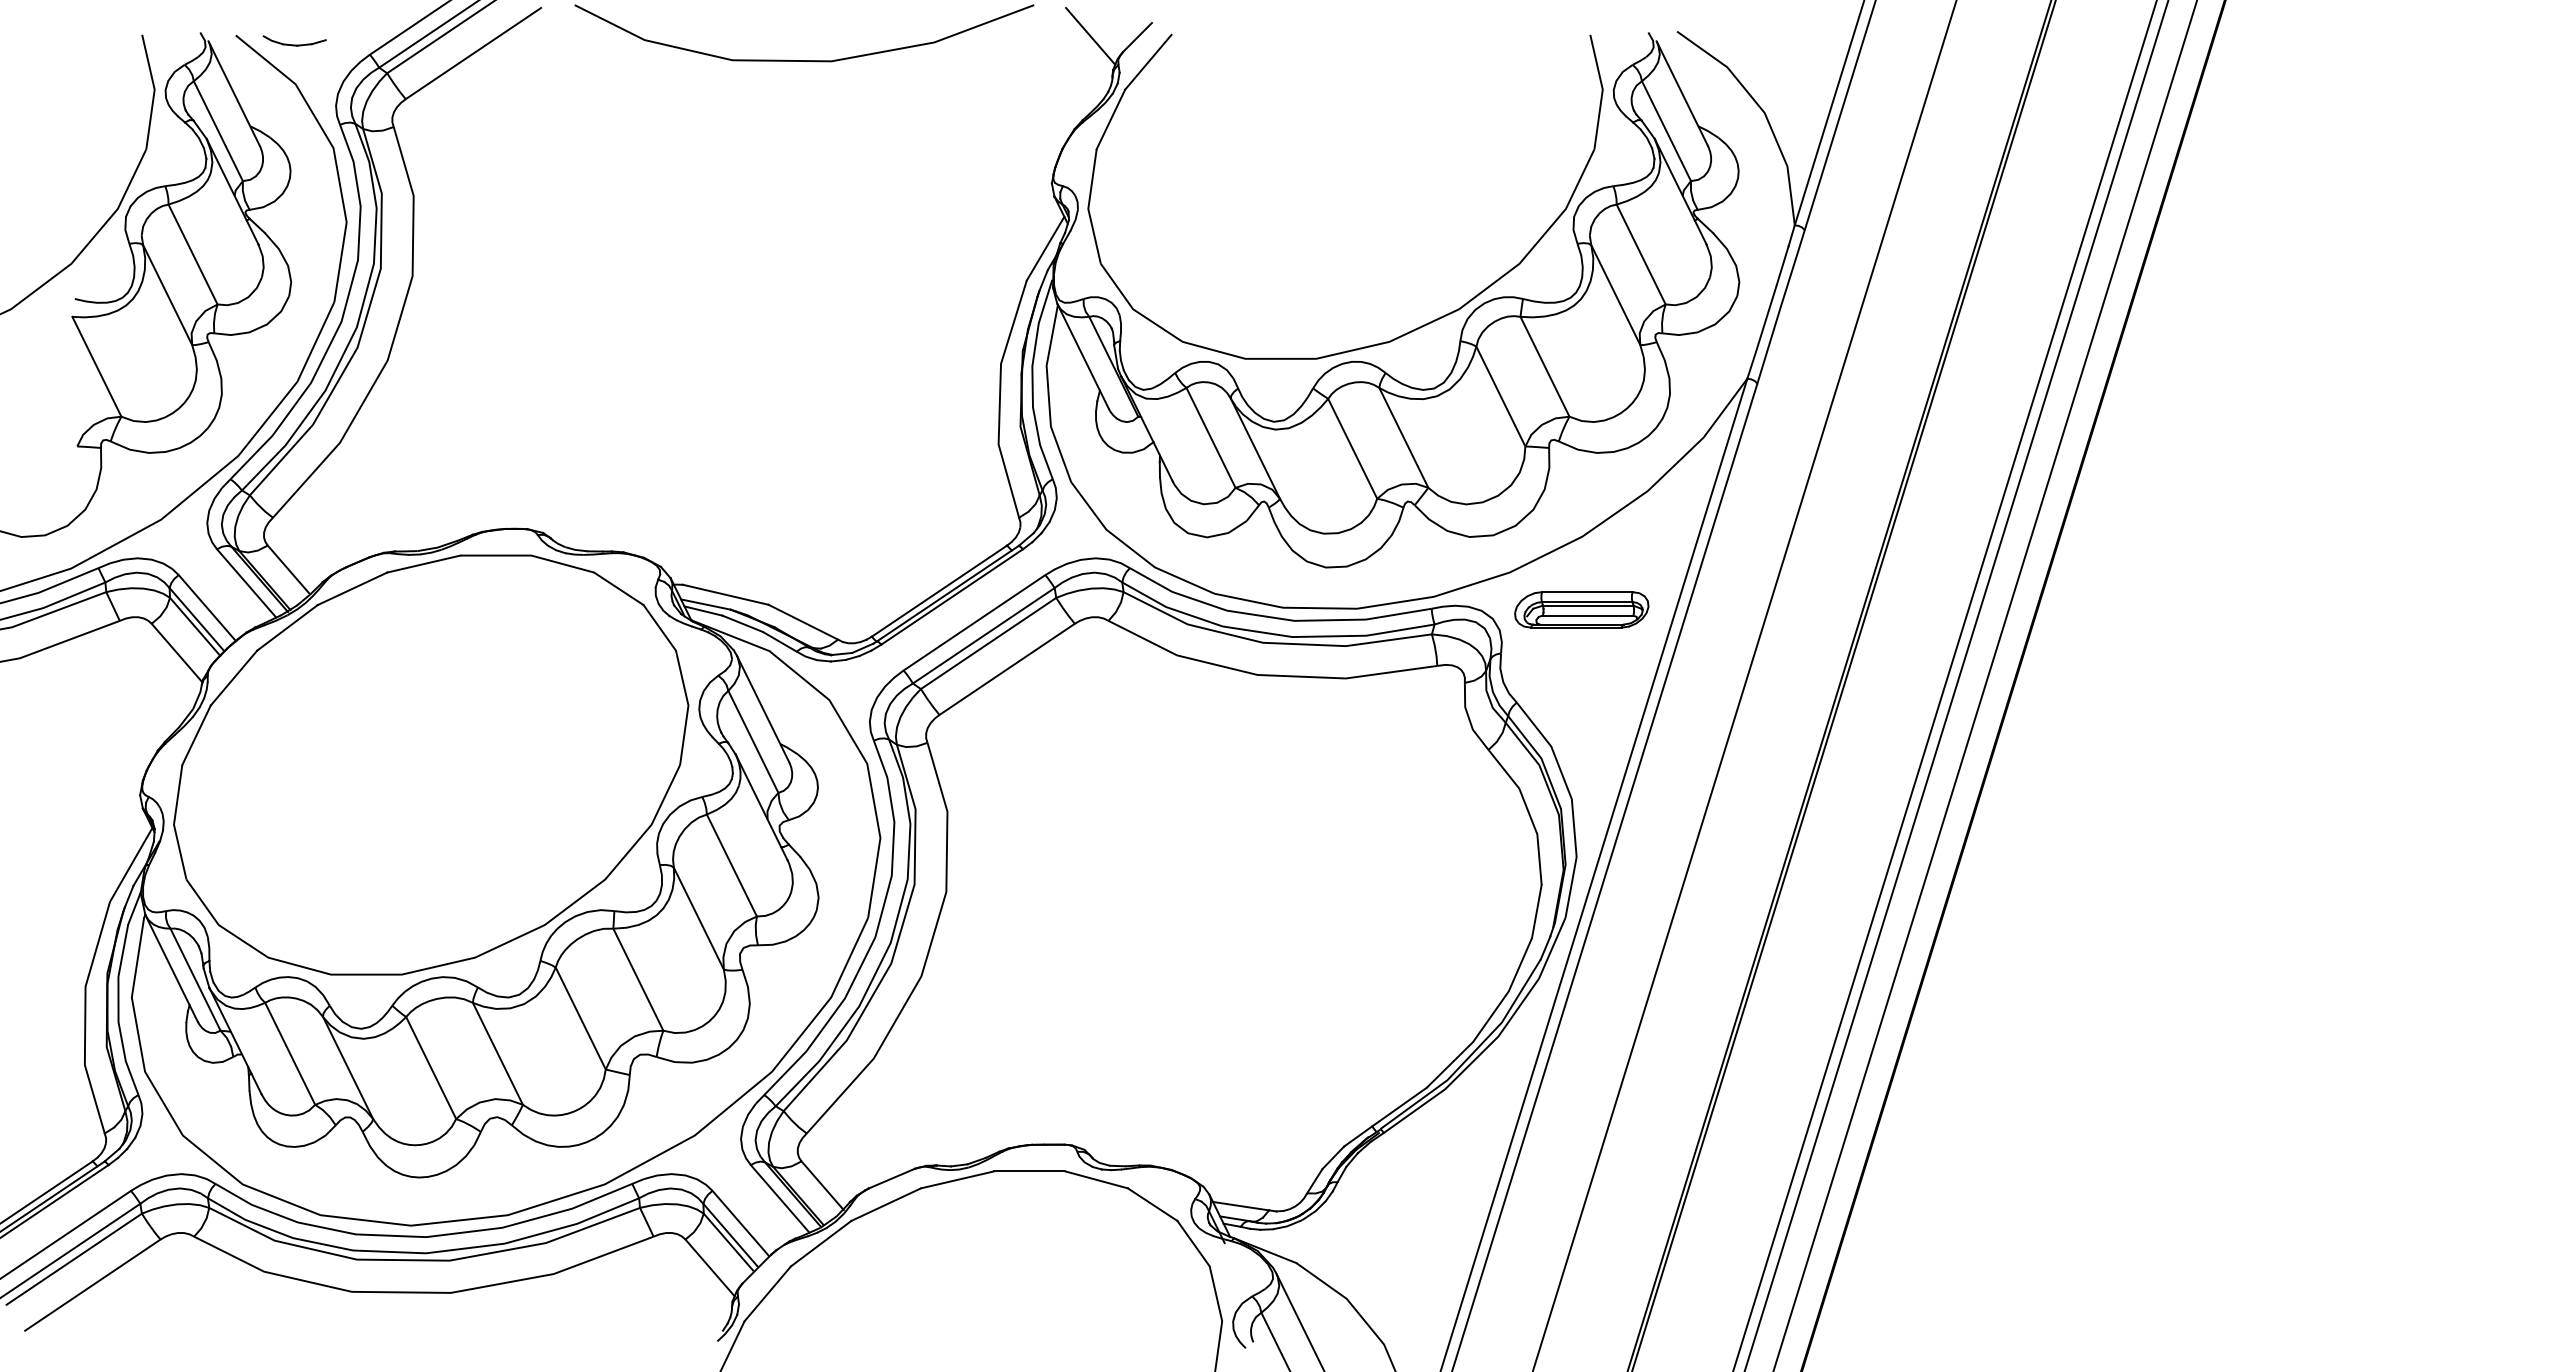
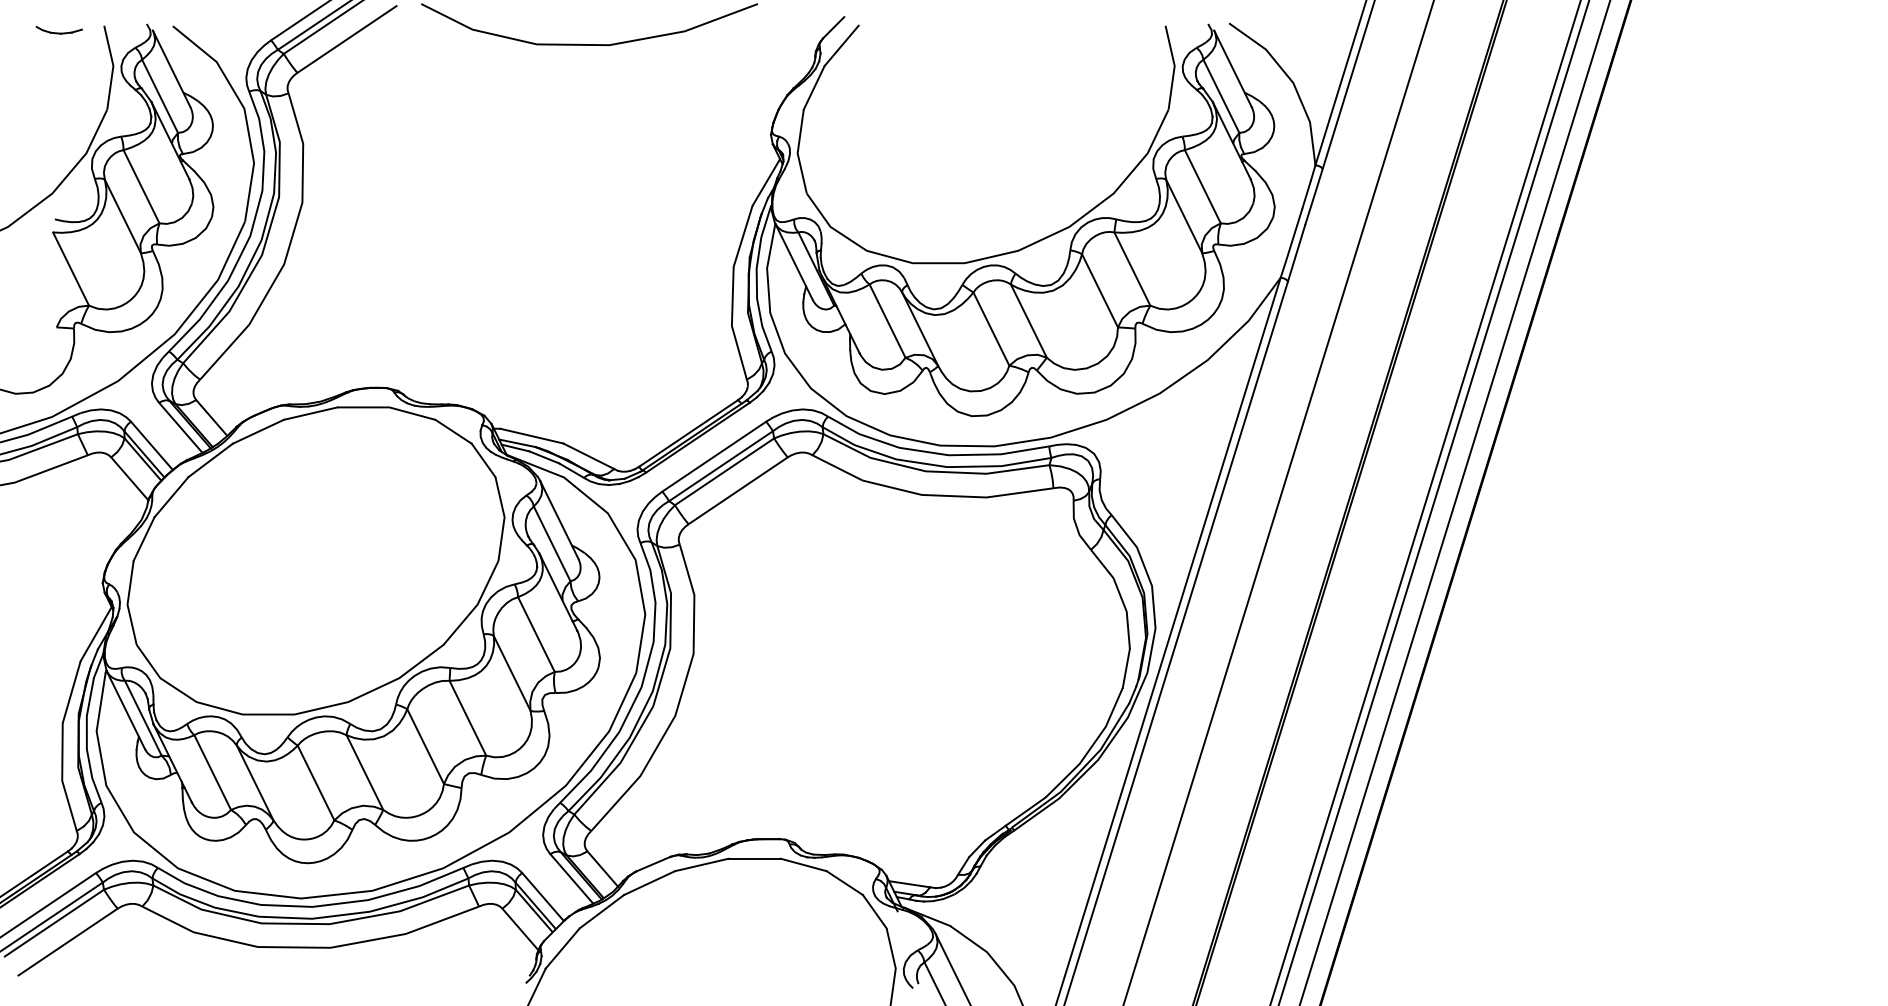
line: (1090, 36) -> (799, 26), removed
part: (294, 40) -> (59, 29), moved
part: (1581, 609) -> (1159, 446), removed

